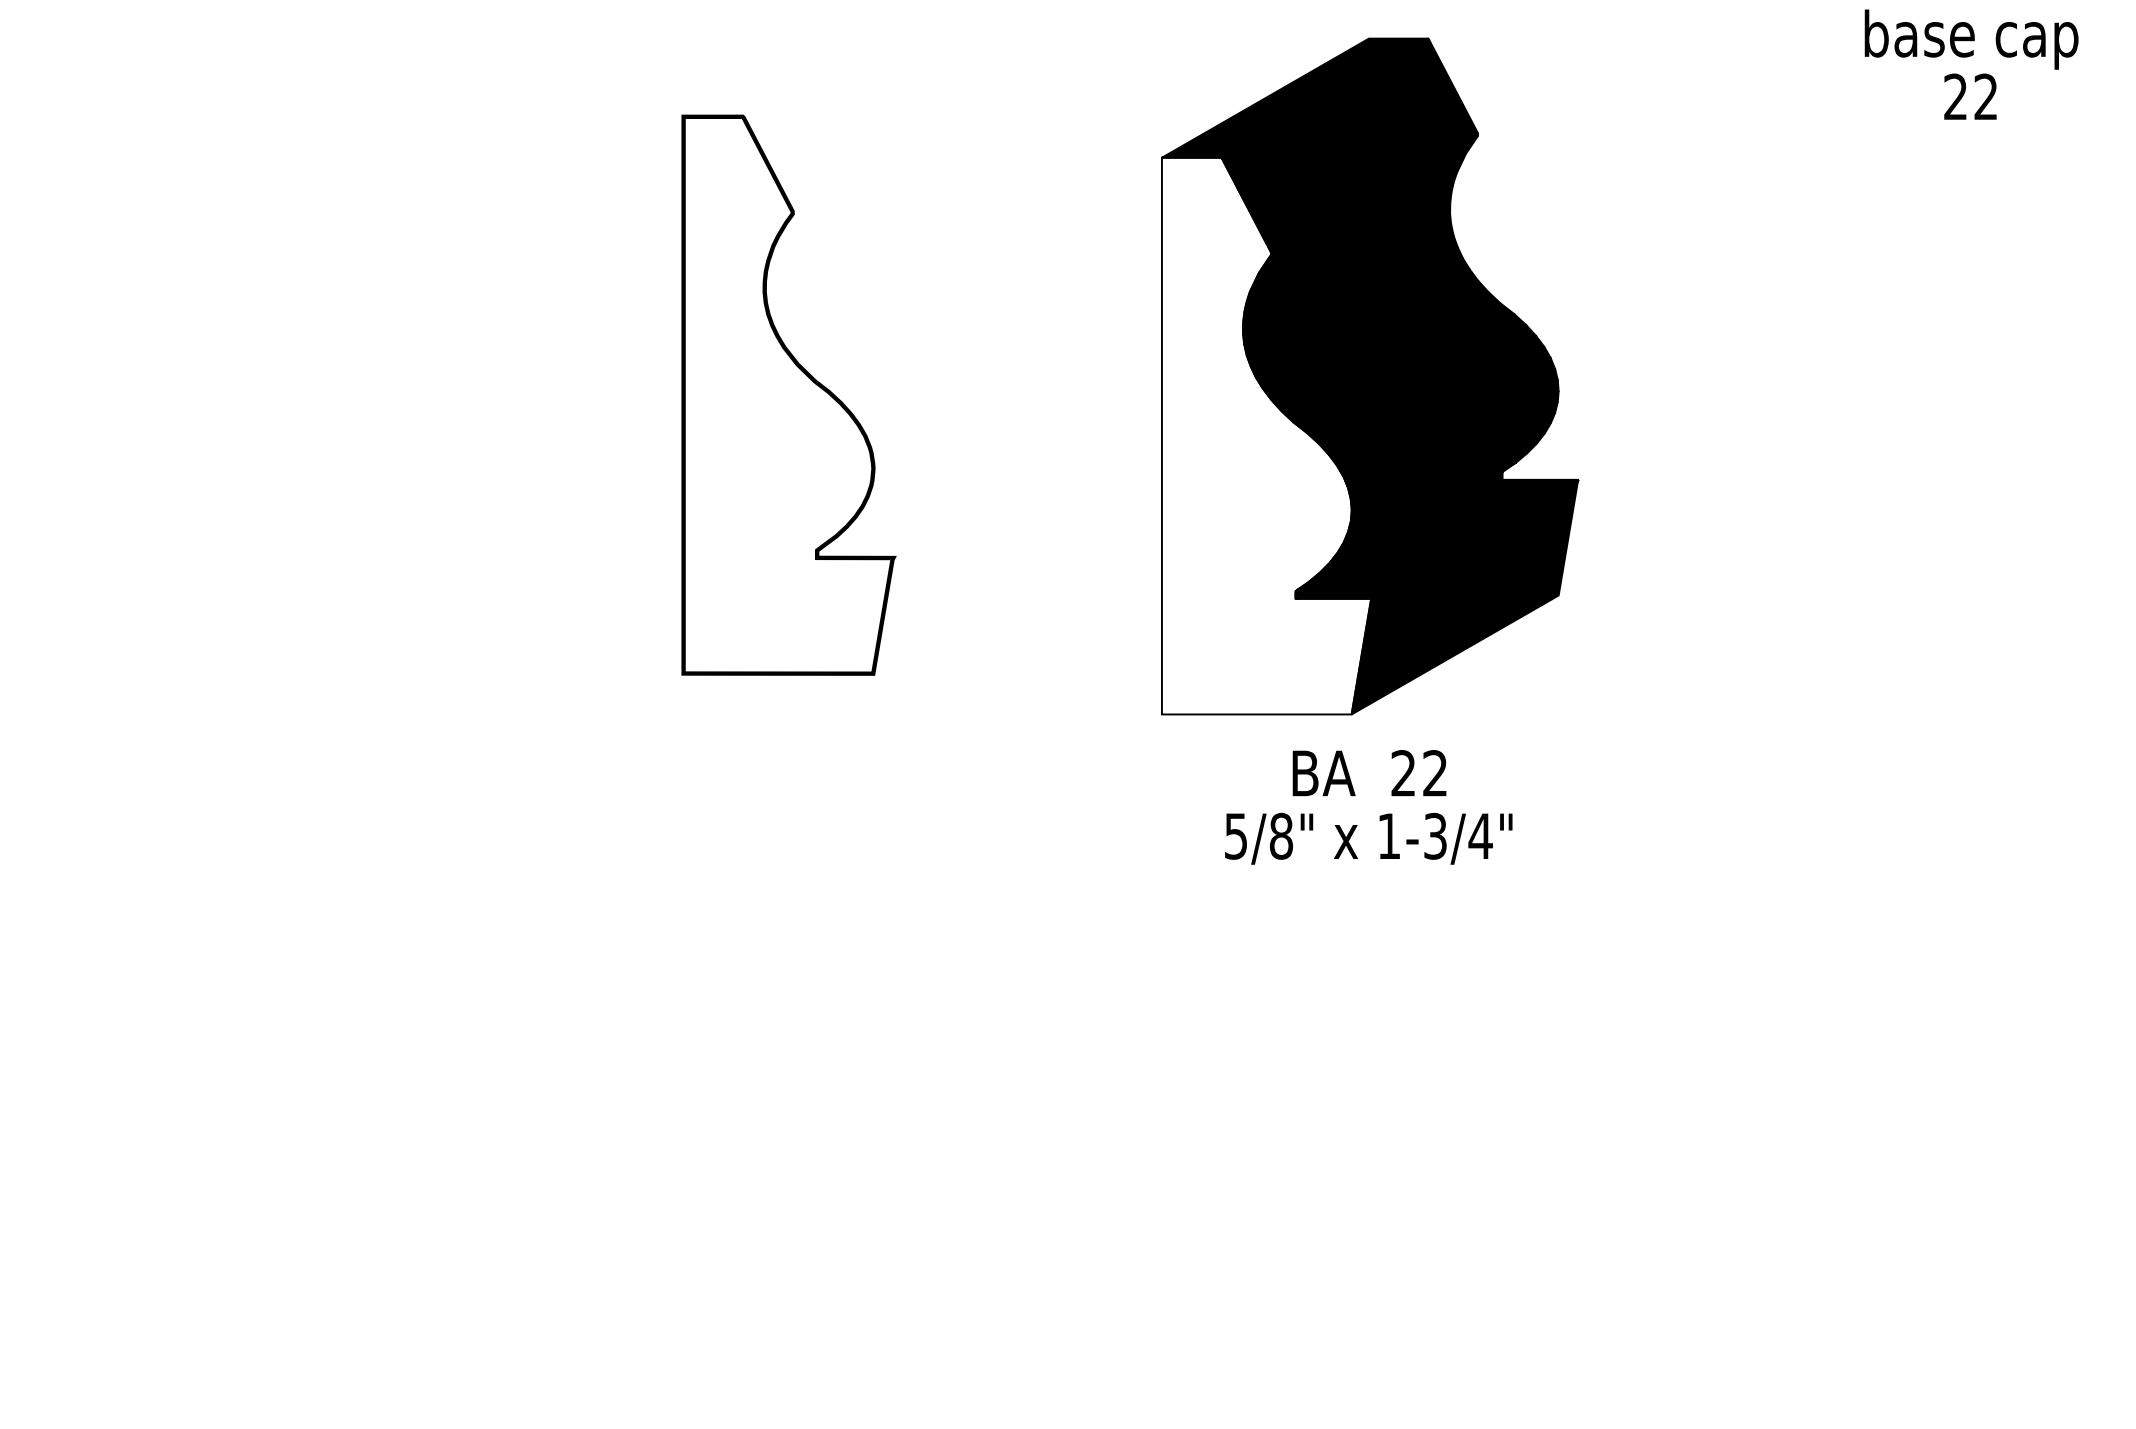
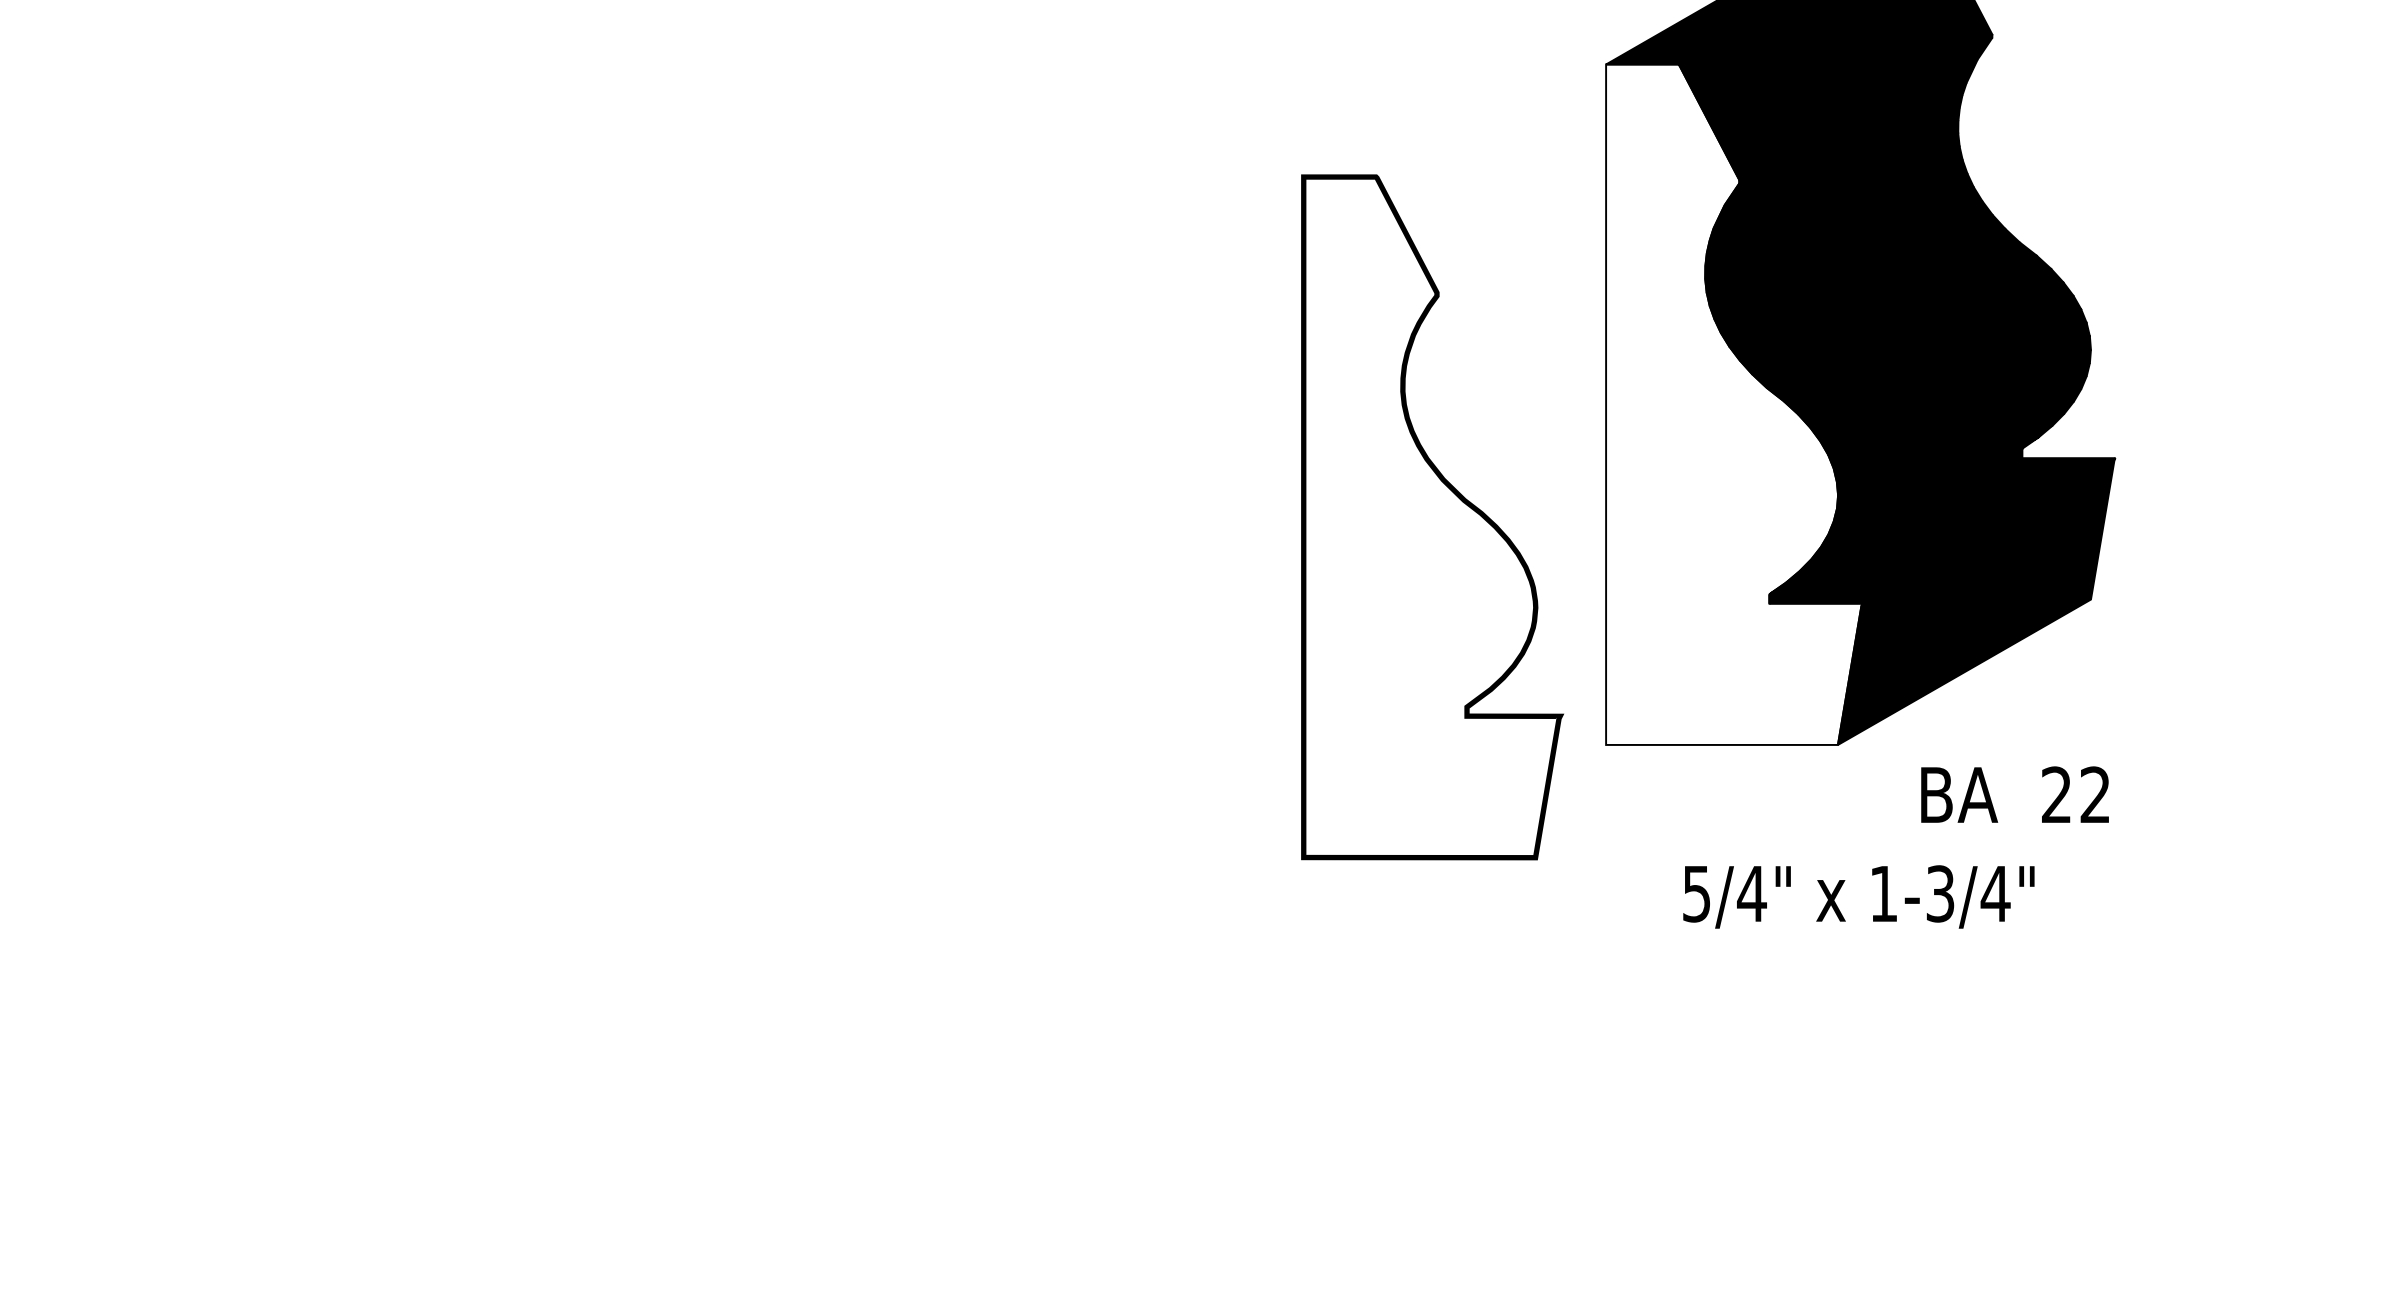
part: (788, 394) -> (1431, 516), moved
text: (1369, 773) -> (2014, 795), moved
text: (1281, 835) -> (1752, 892), 5/8" -> 5/4"

